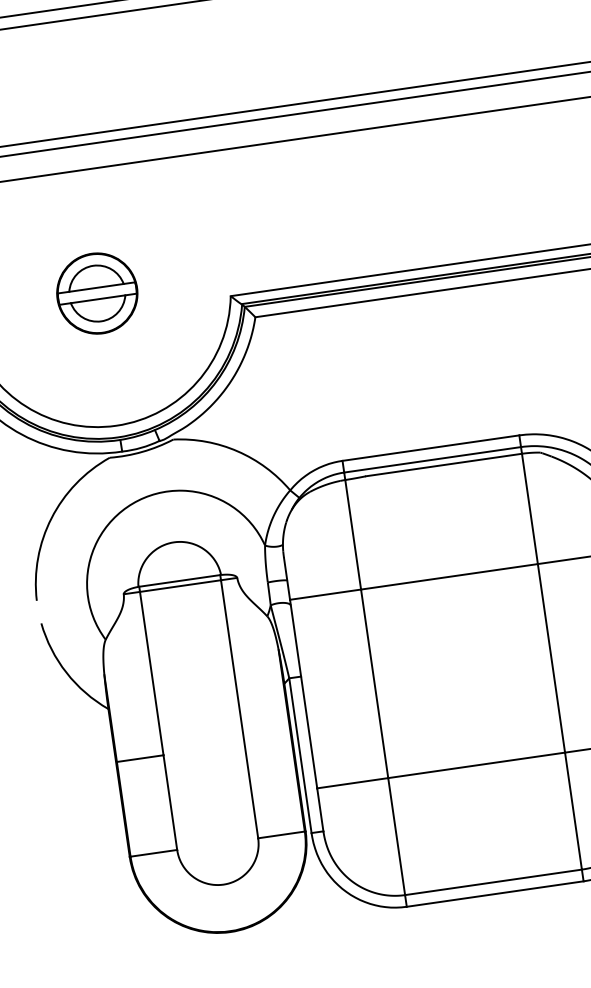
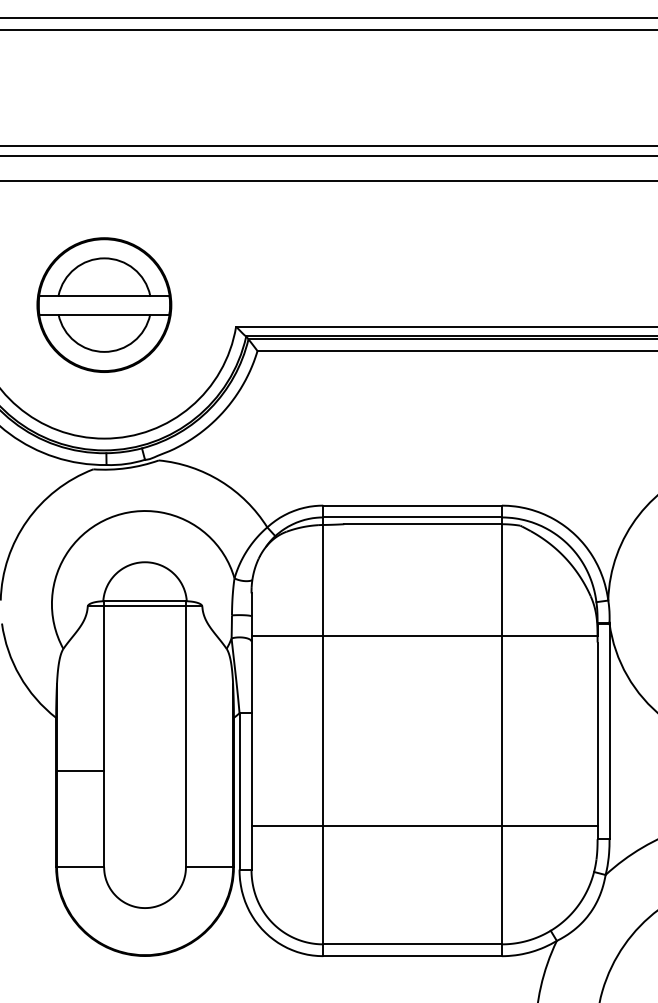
part: (97, 292) -> (104, 304), size x1.67

